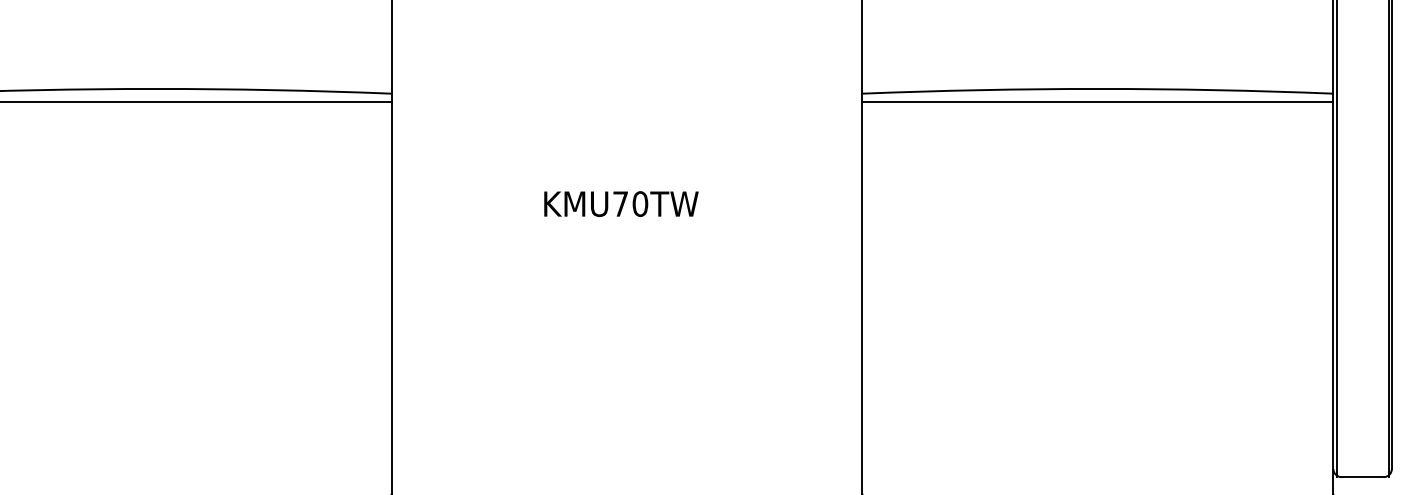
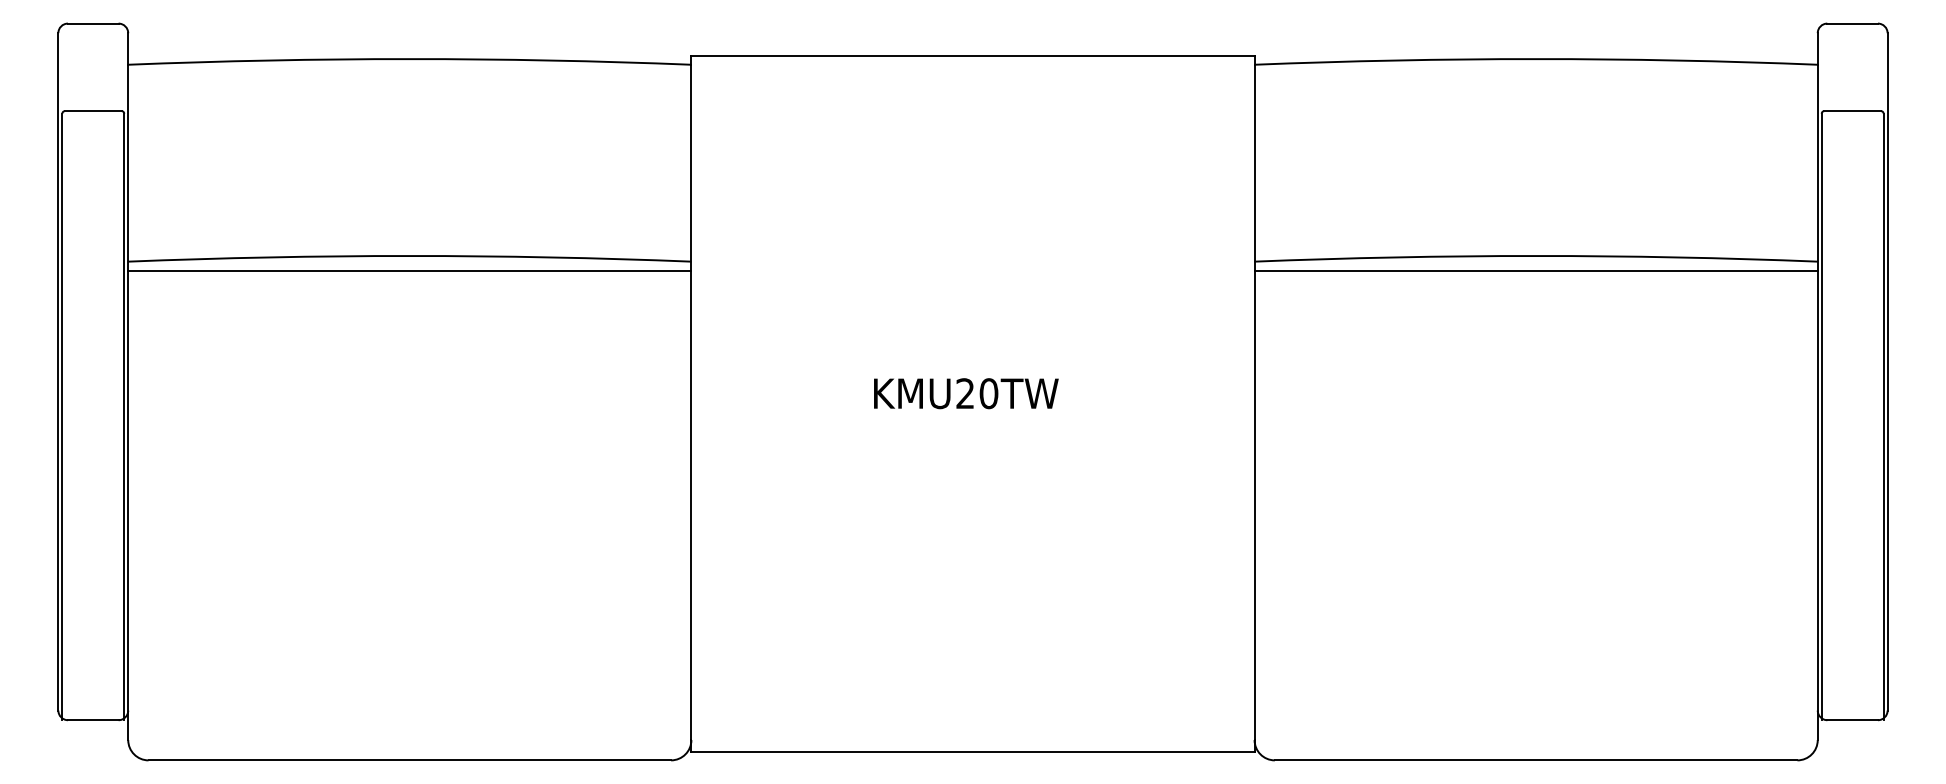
text: (620, 203) -> (965, 393), KMU70TW -> KMU20TW

